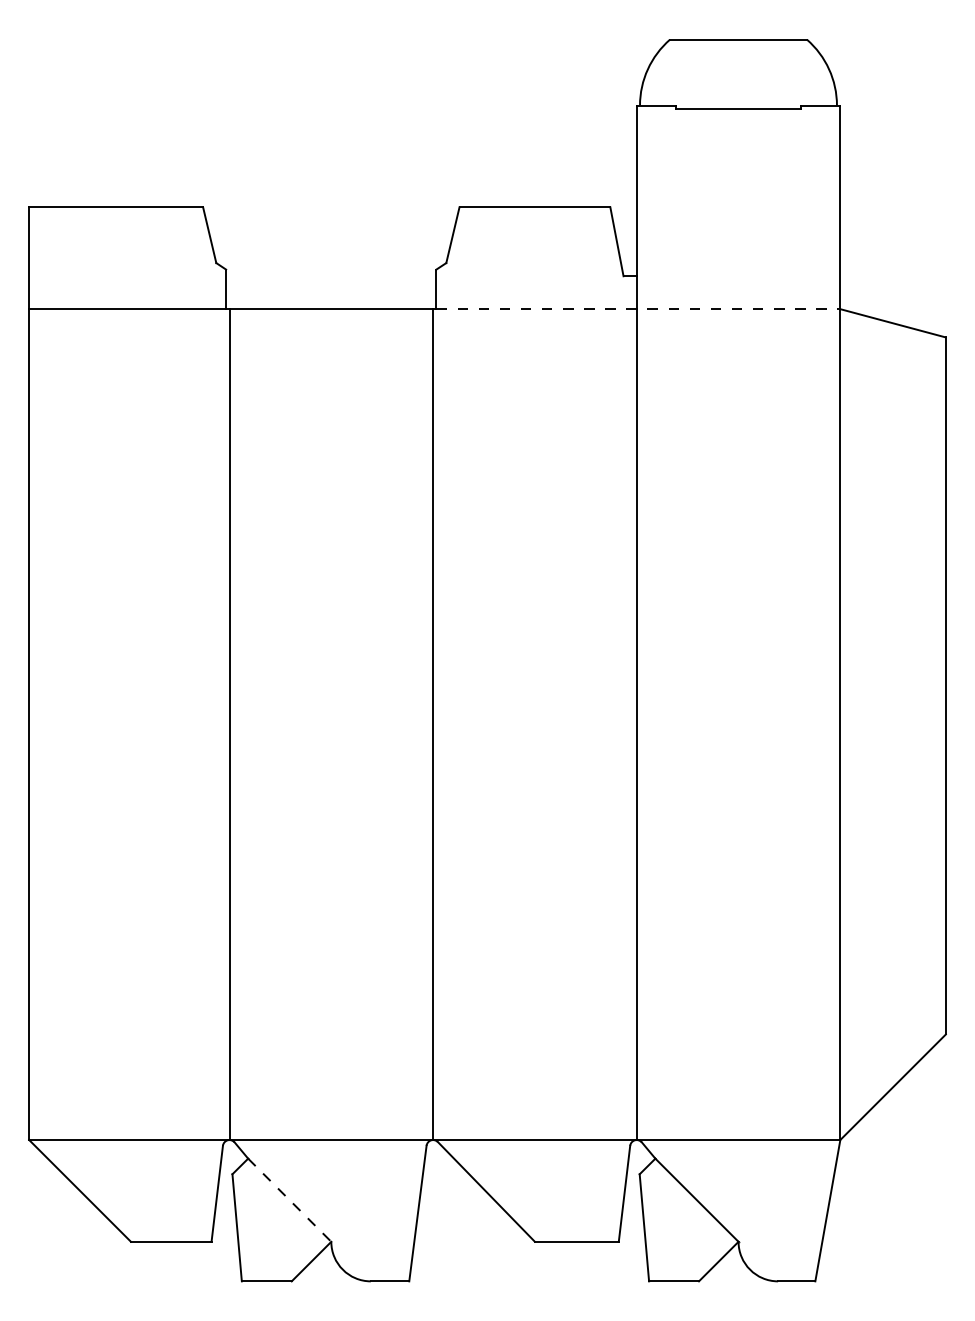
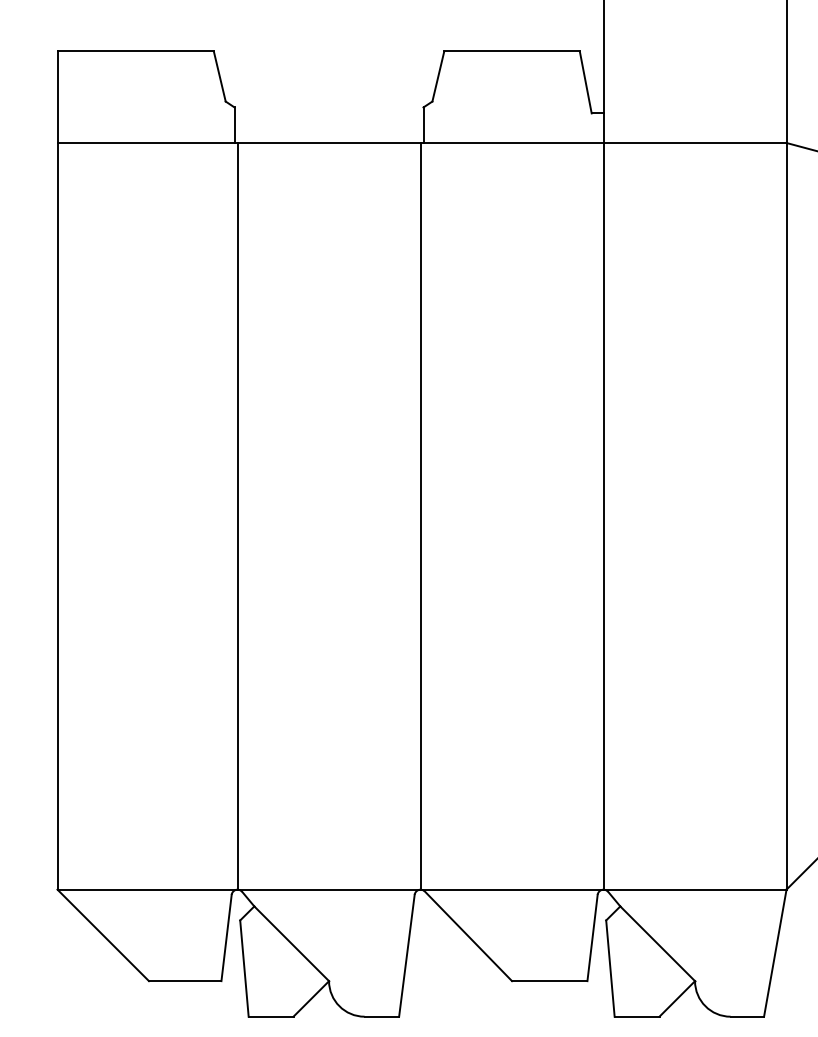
line: (638, 309) -> (605, 143), dashed -> solid
line: (289, 1200) -> (291, 944), dashed -> solid

